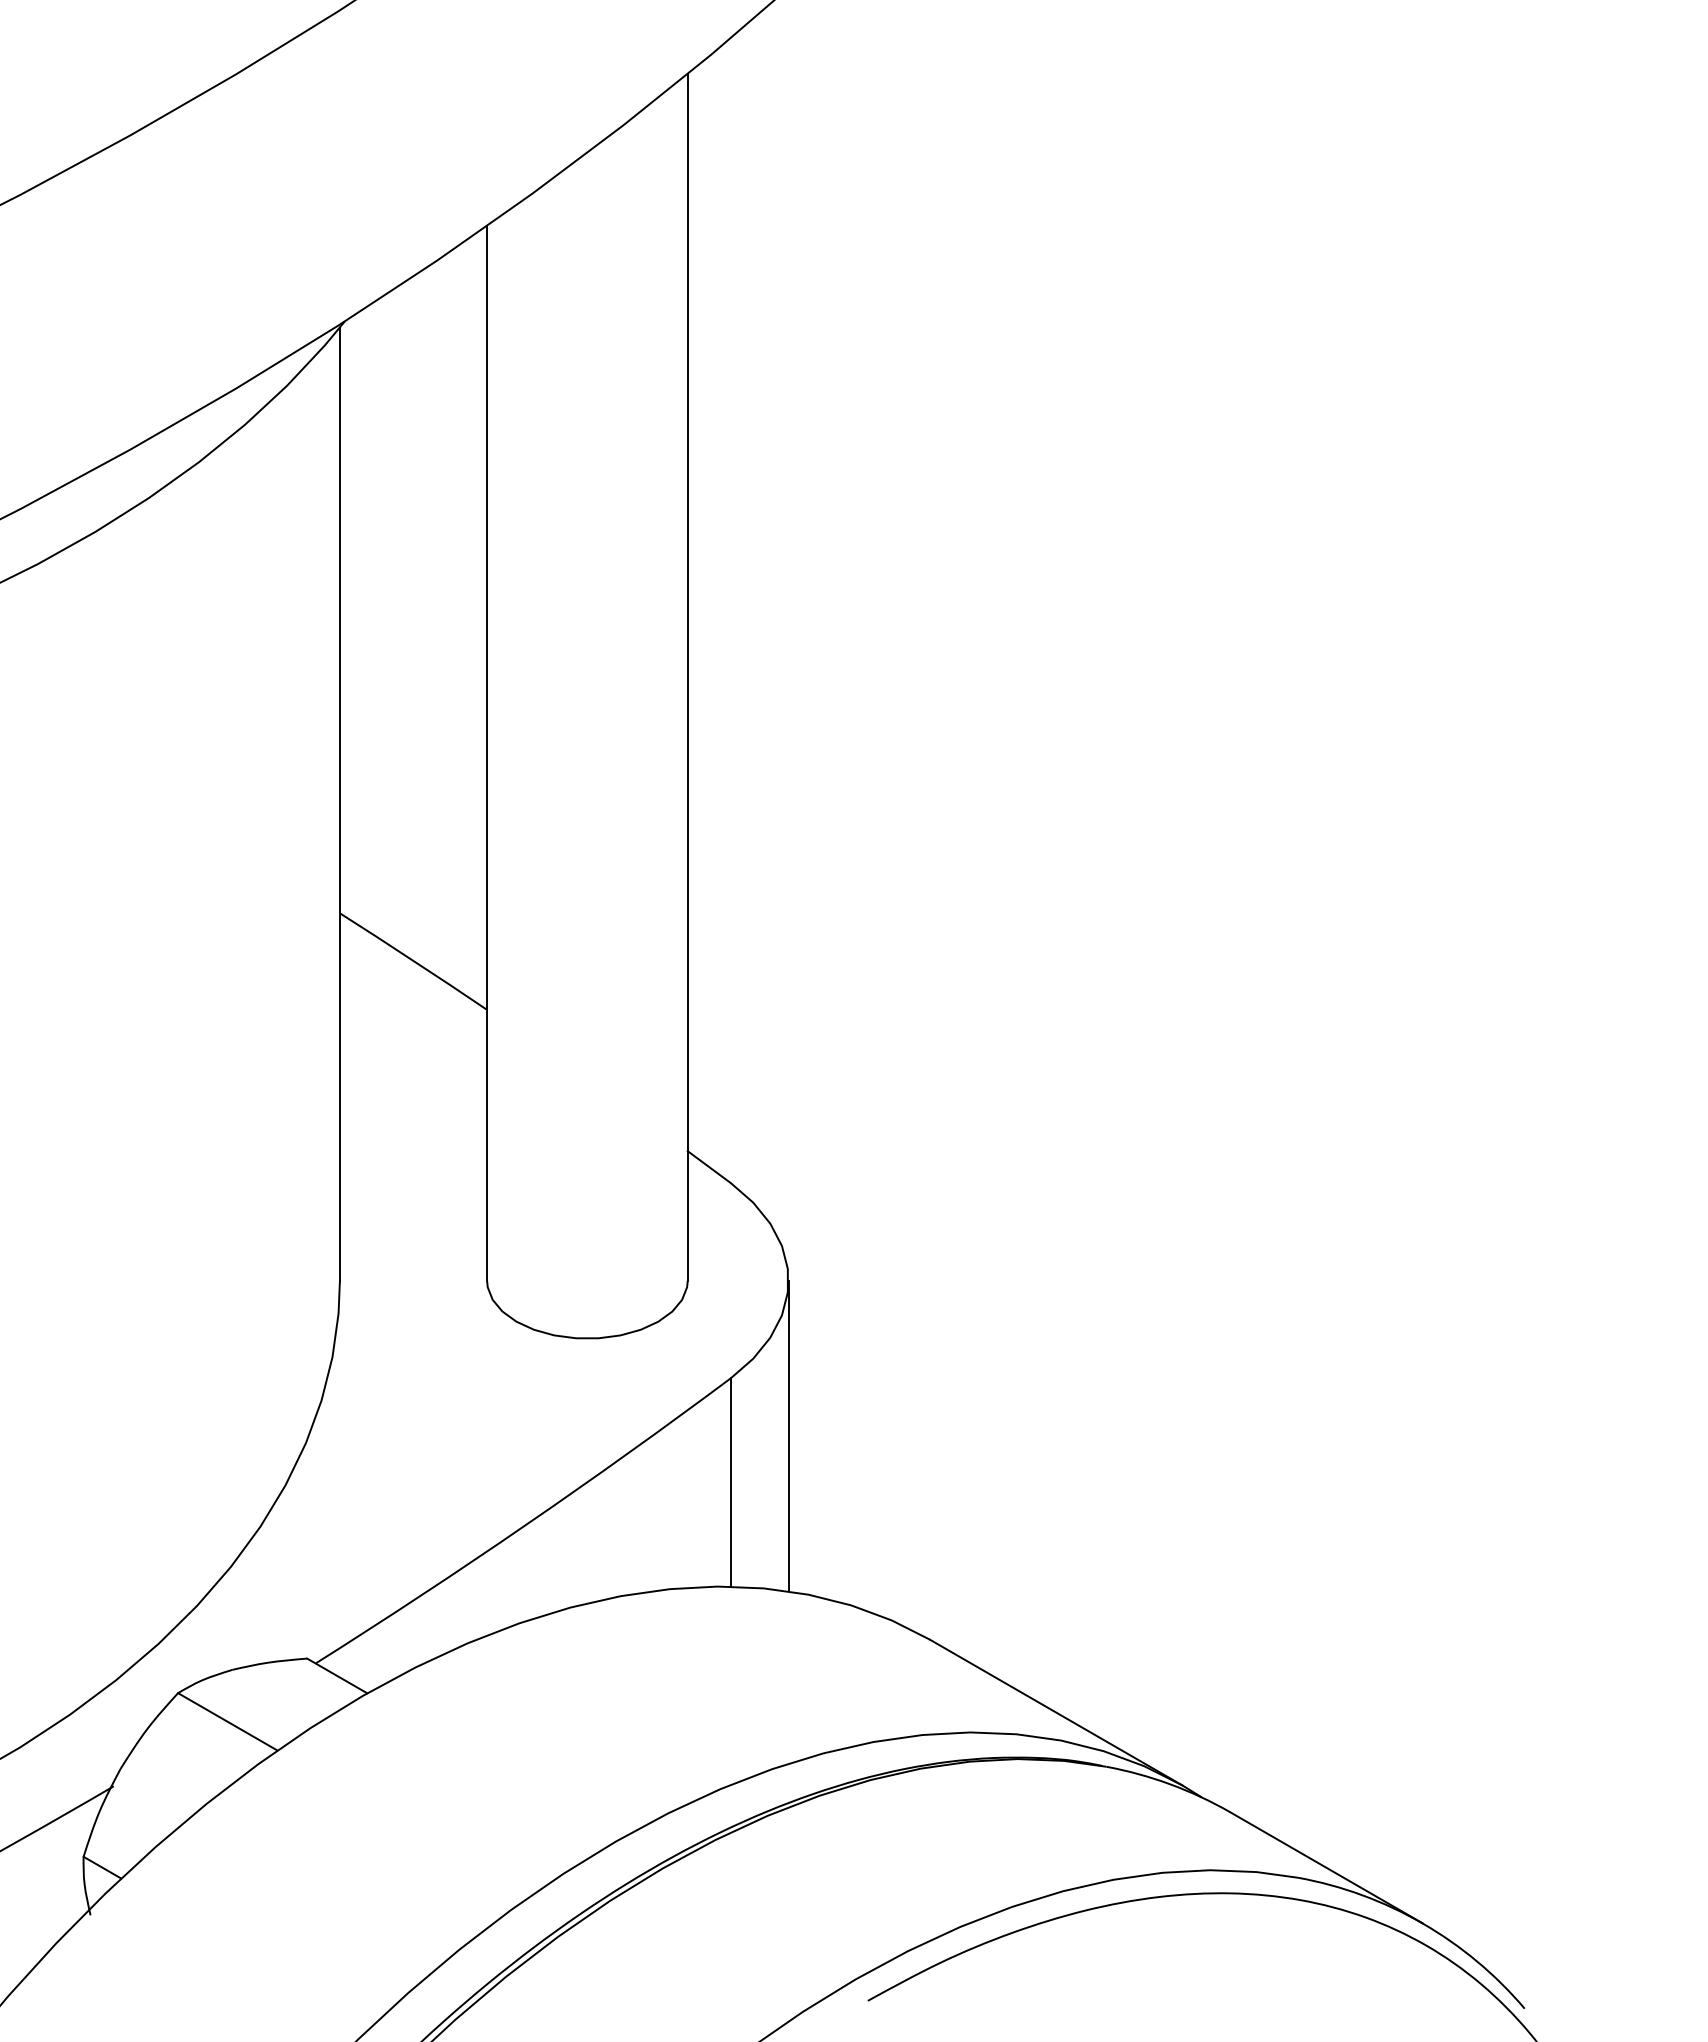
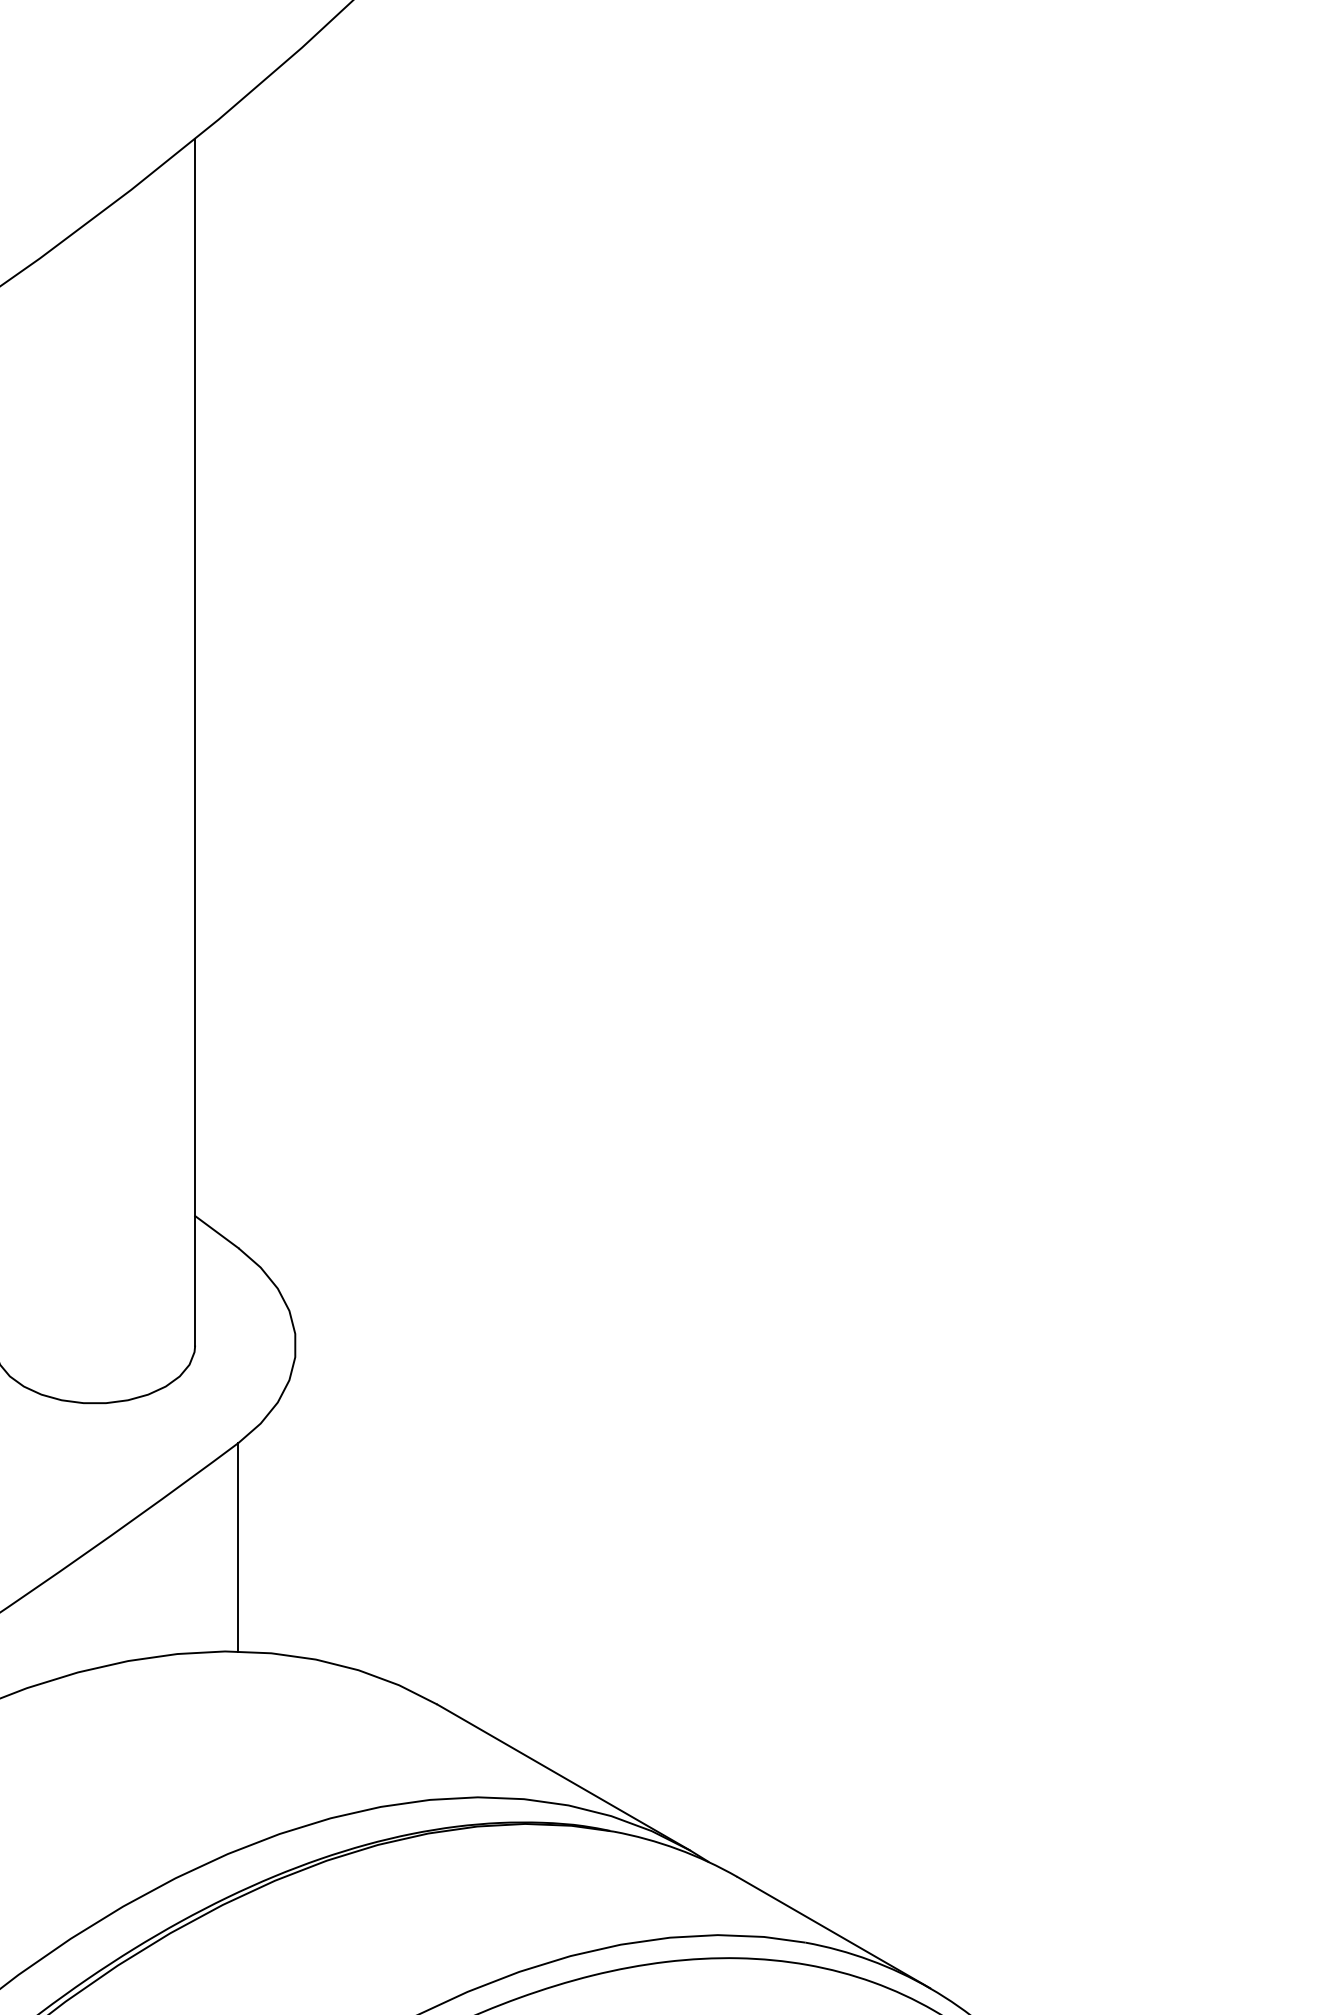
line: (788, 1435) -> (295, 1500), removed

